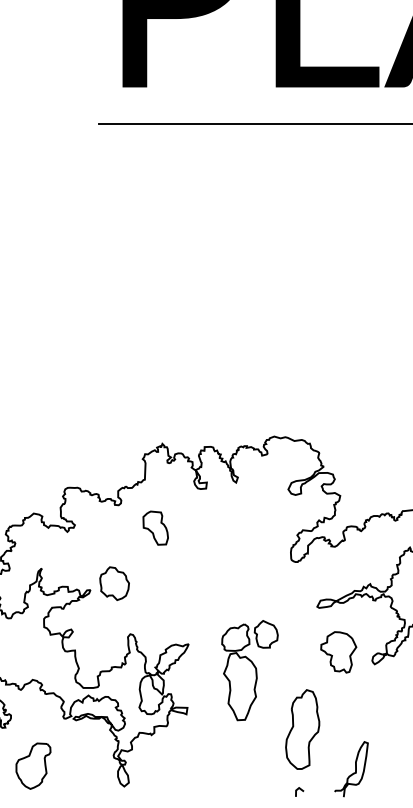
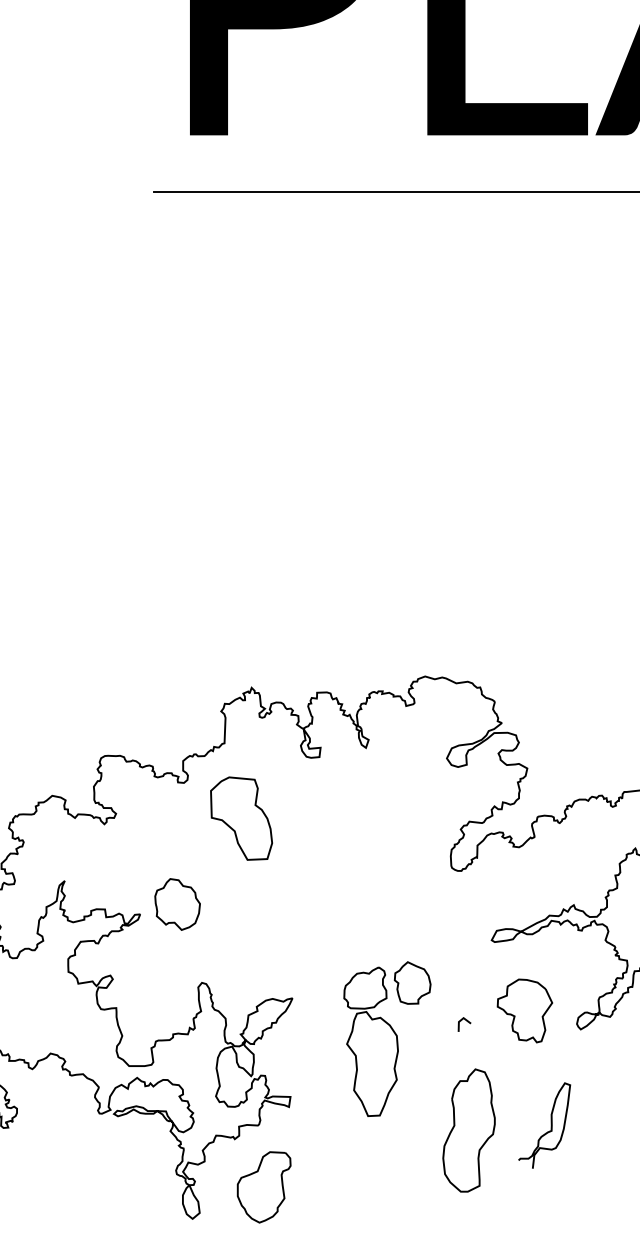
part: (155, 527) -> (240, 817), size x1.6
part: (33, 765) -> (264, 1186), moved
curve: (353, 772) -> (547, 1130), moved
line: (300, 790) -> (465, 1021), moved

